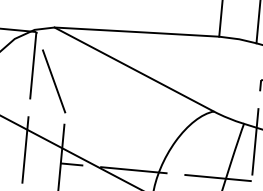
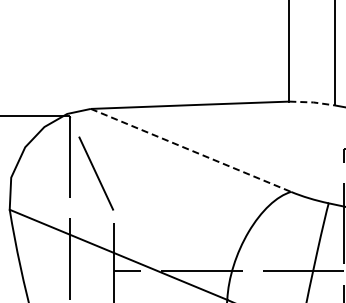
line: (238, 39) -> (312, 102), solid -> dashed
line: (134, 69) -> (191, 150), solid -> dashed

